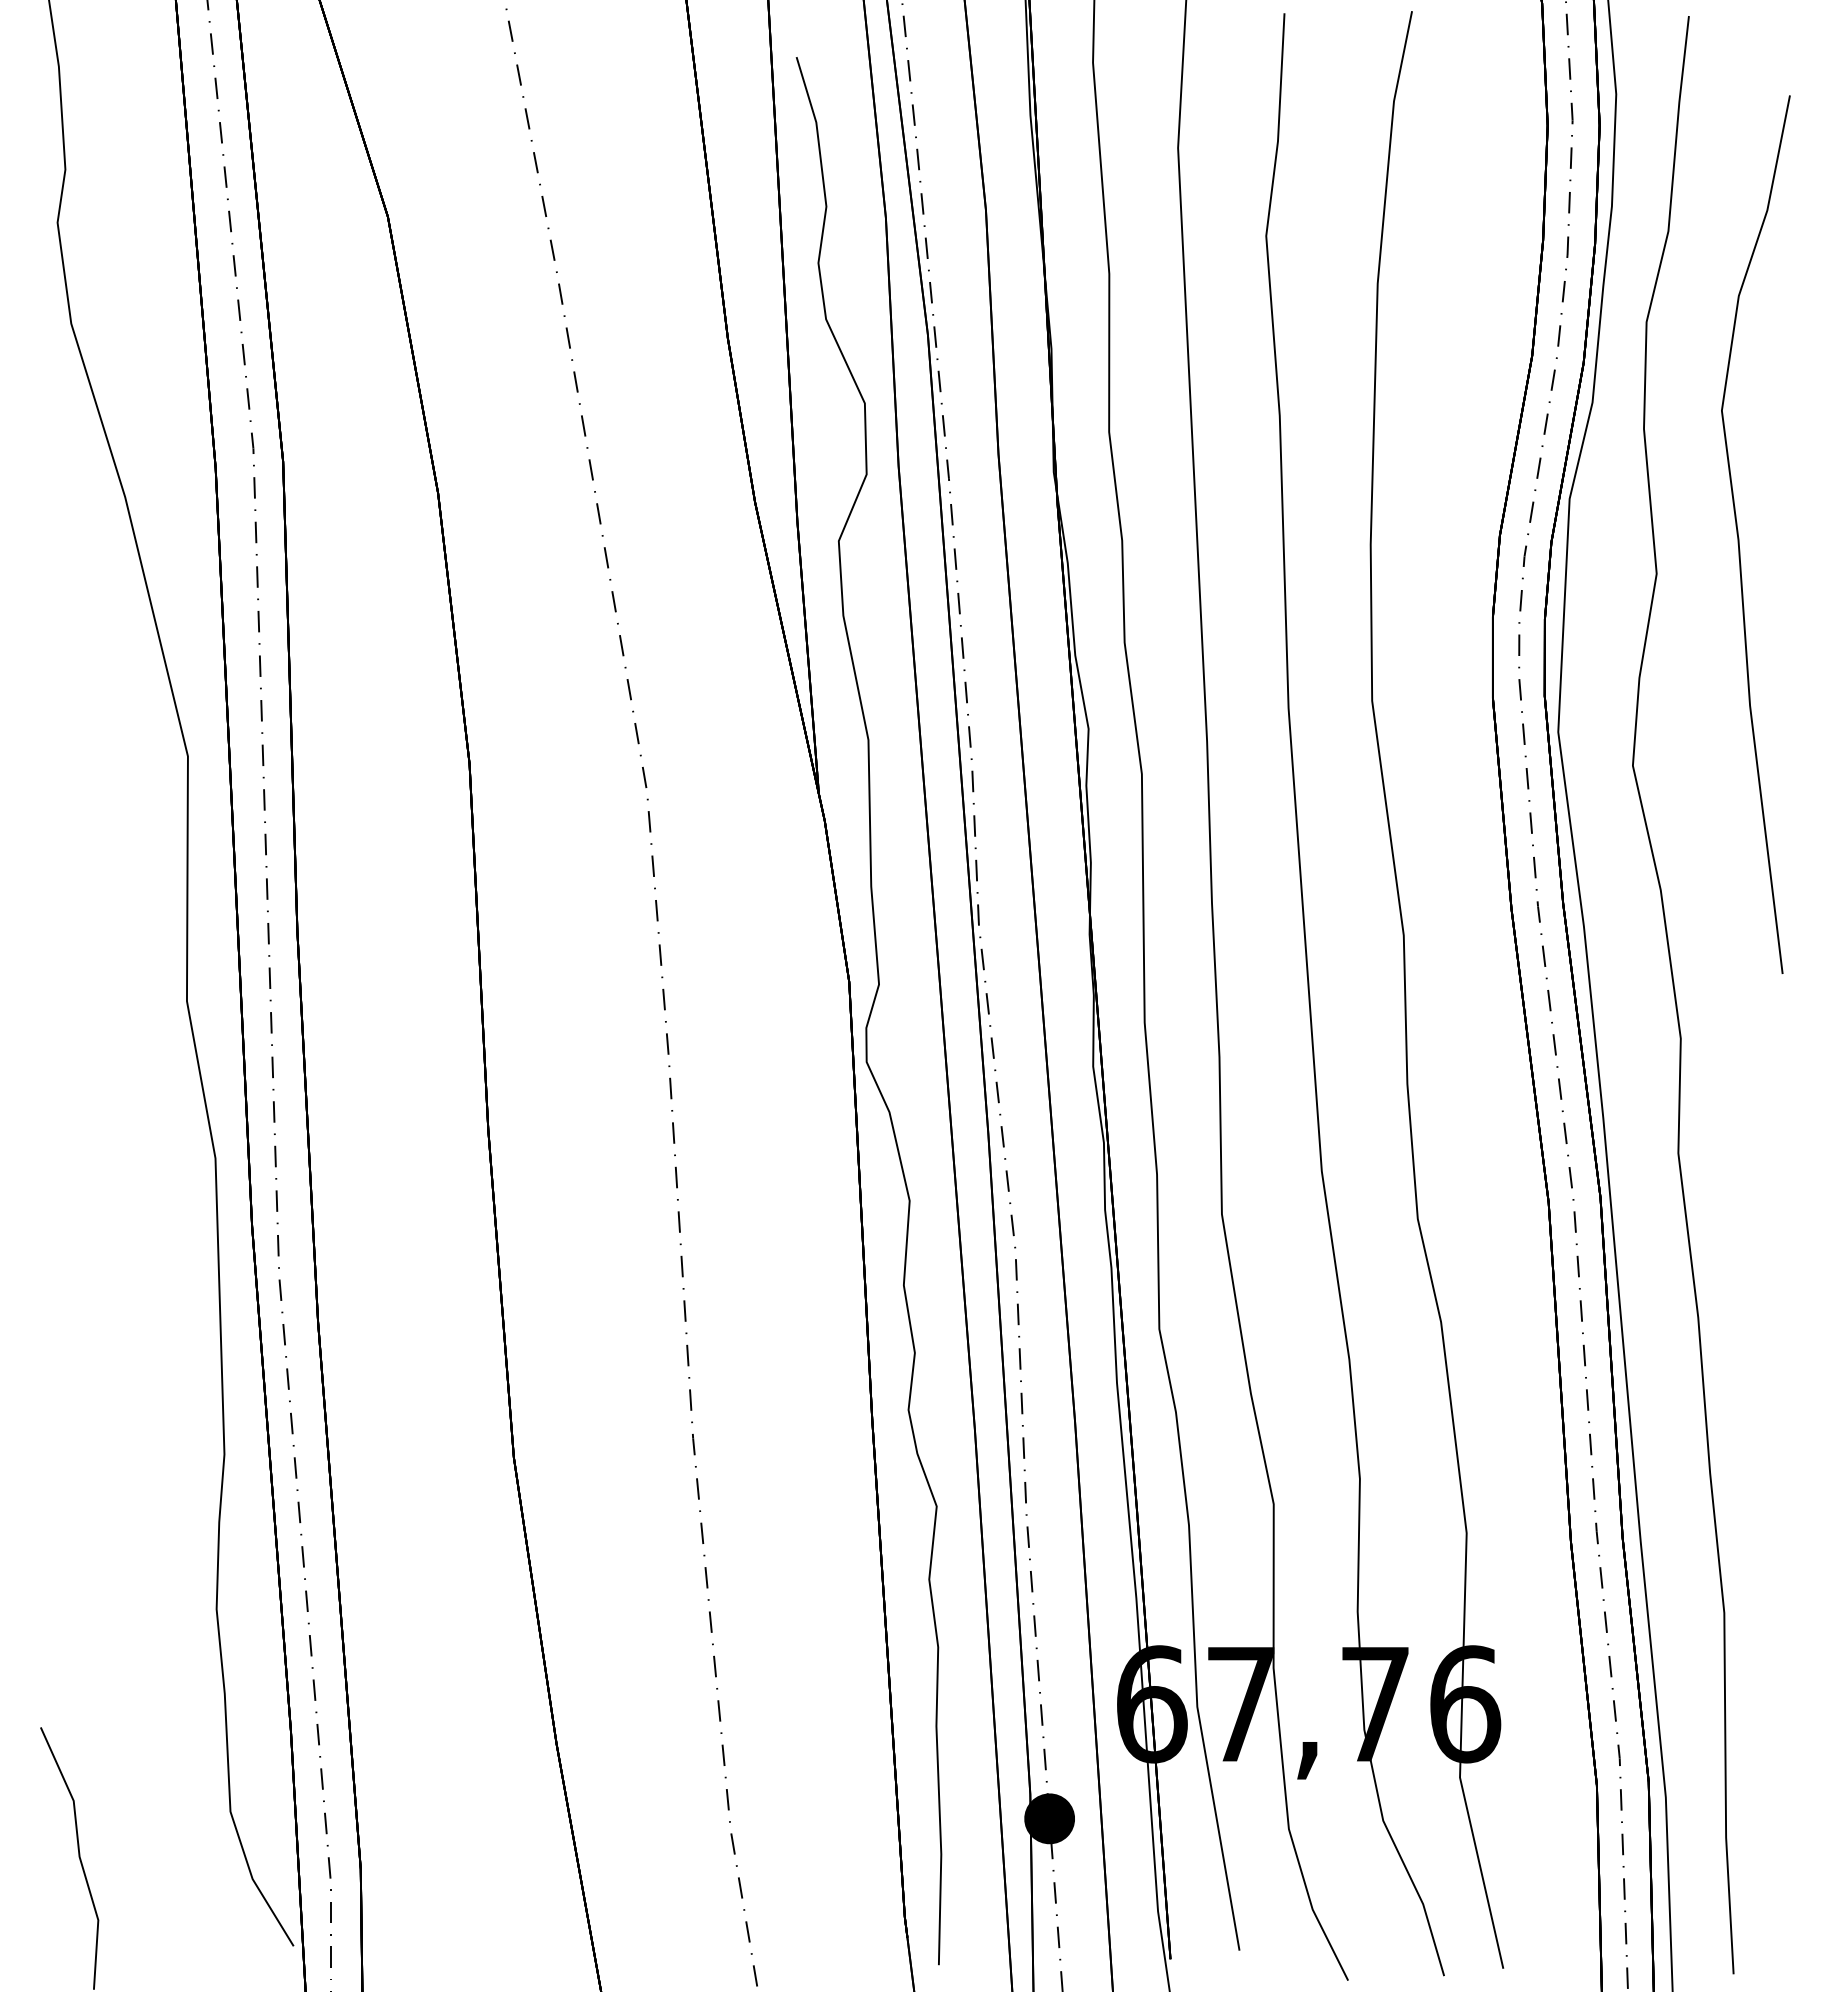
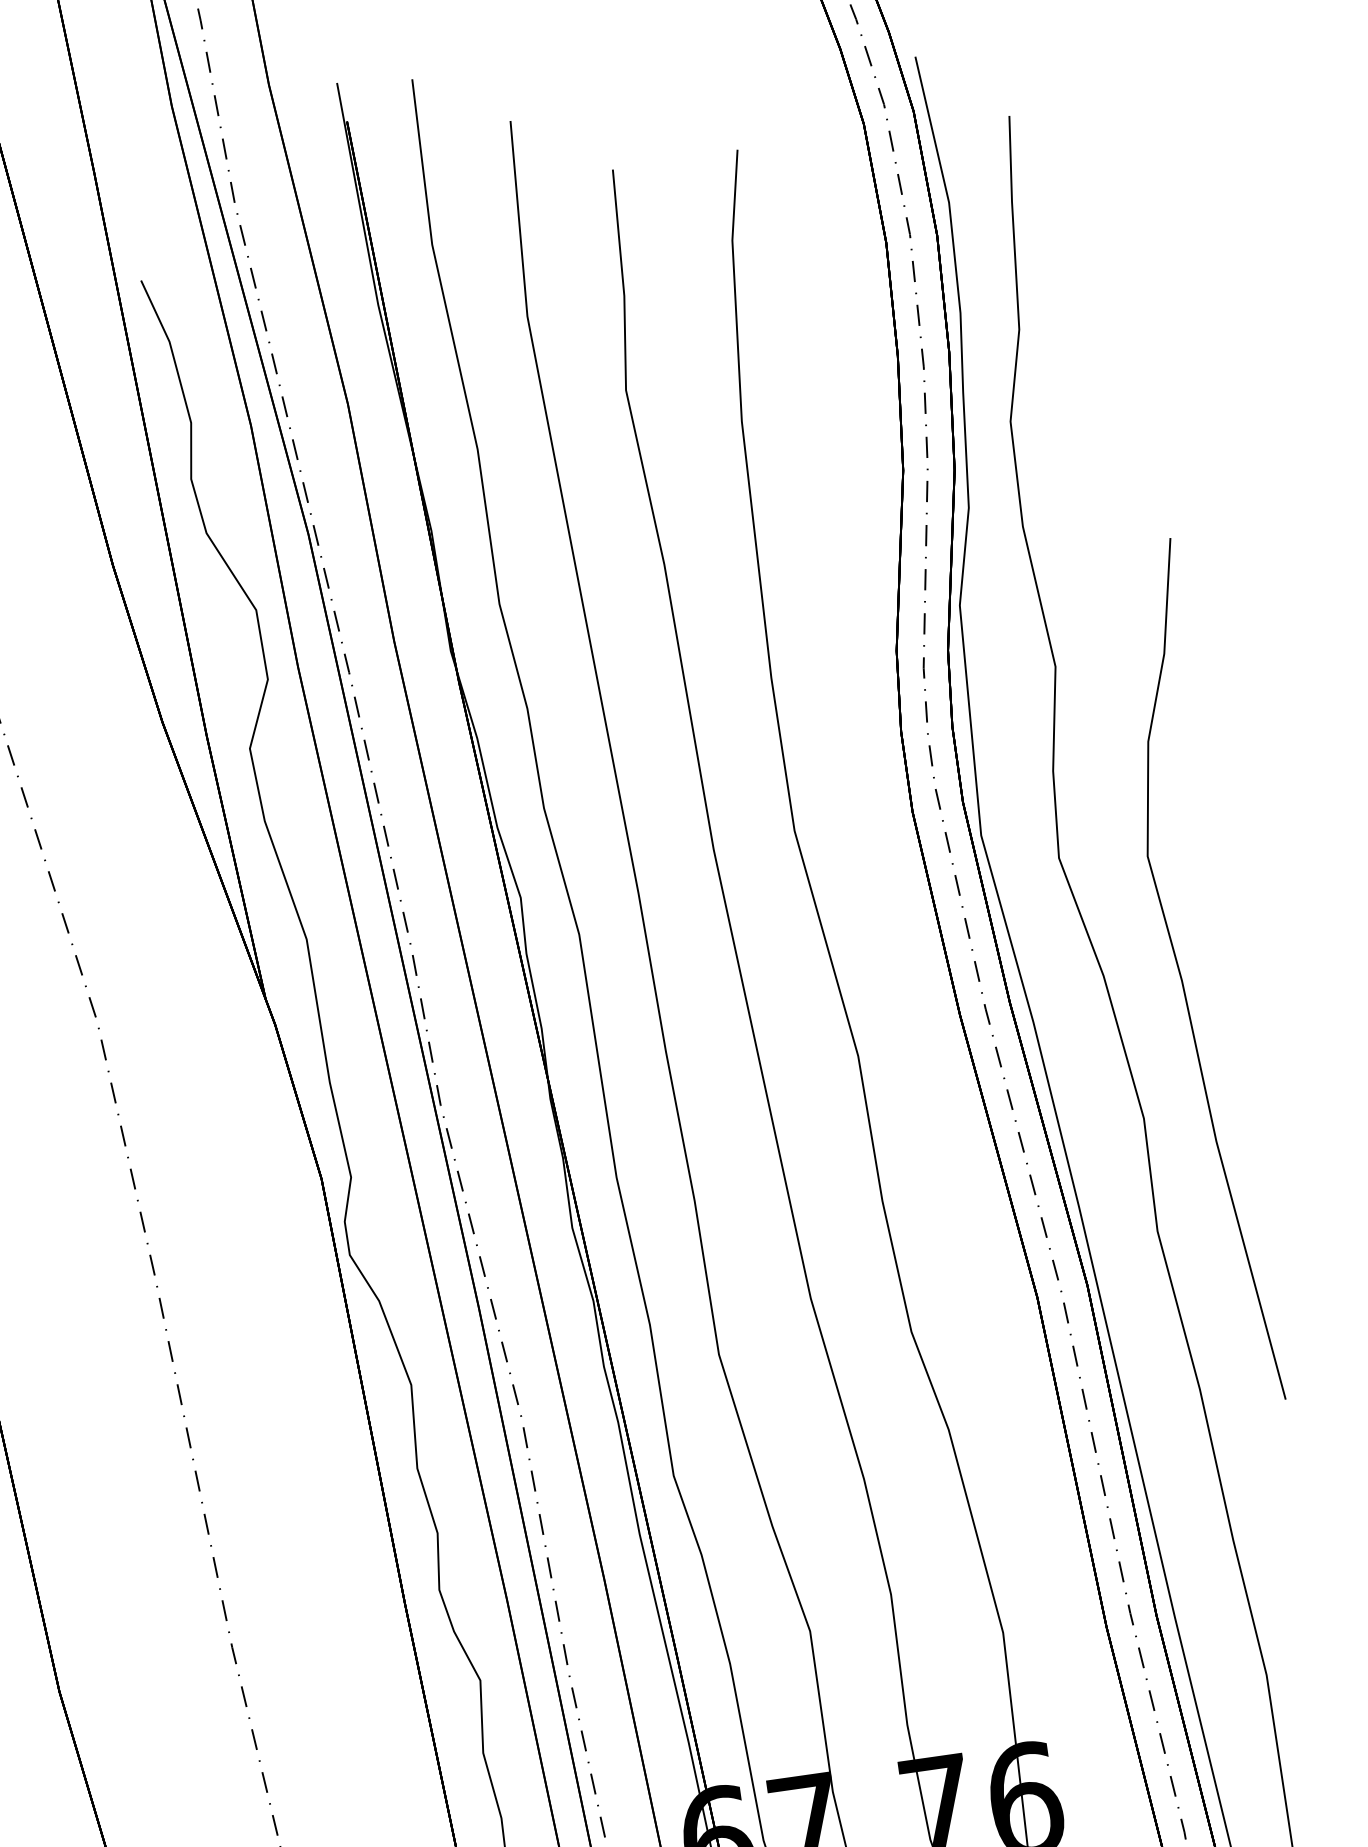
curve: (1739, 537) -> (1182, 978), moved

